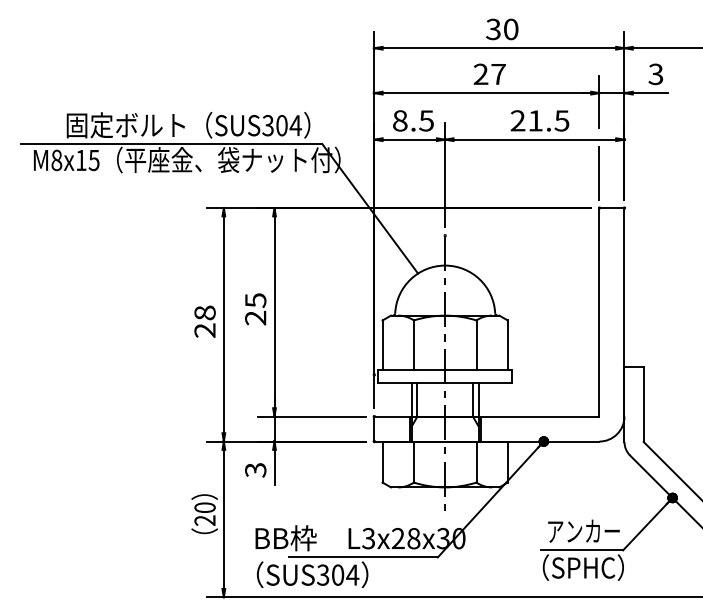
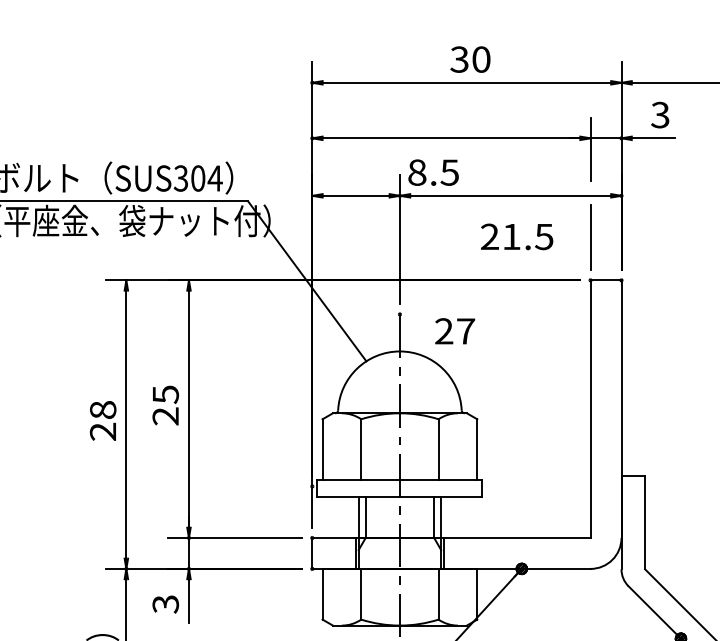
text: (489, 73) -> (454, 330), moved
text: (413, 120) -> (433, 172), moved
text: (539, 120) -> (516, 236), moved

